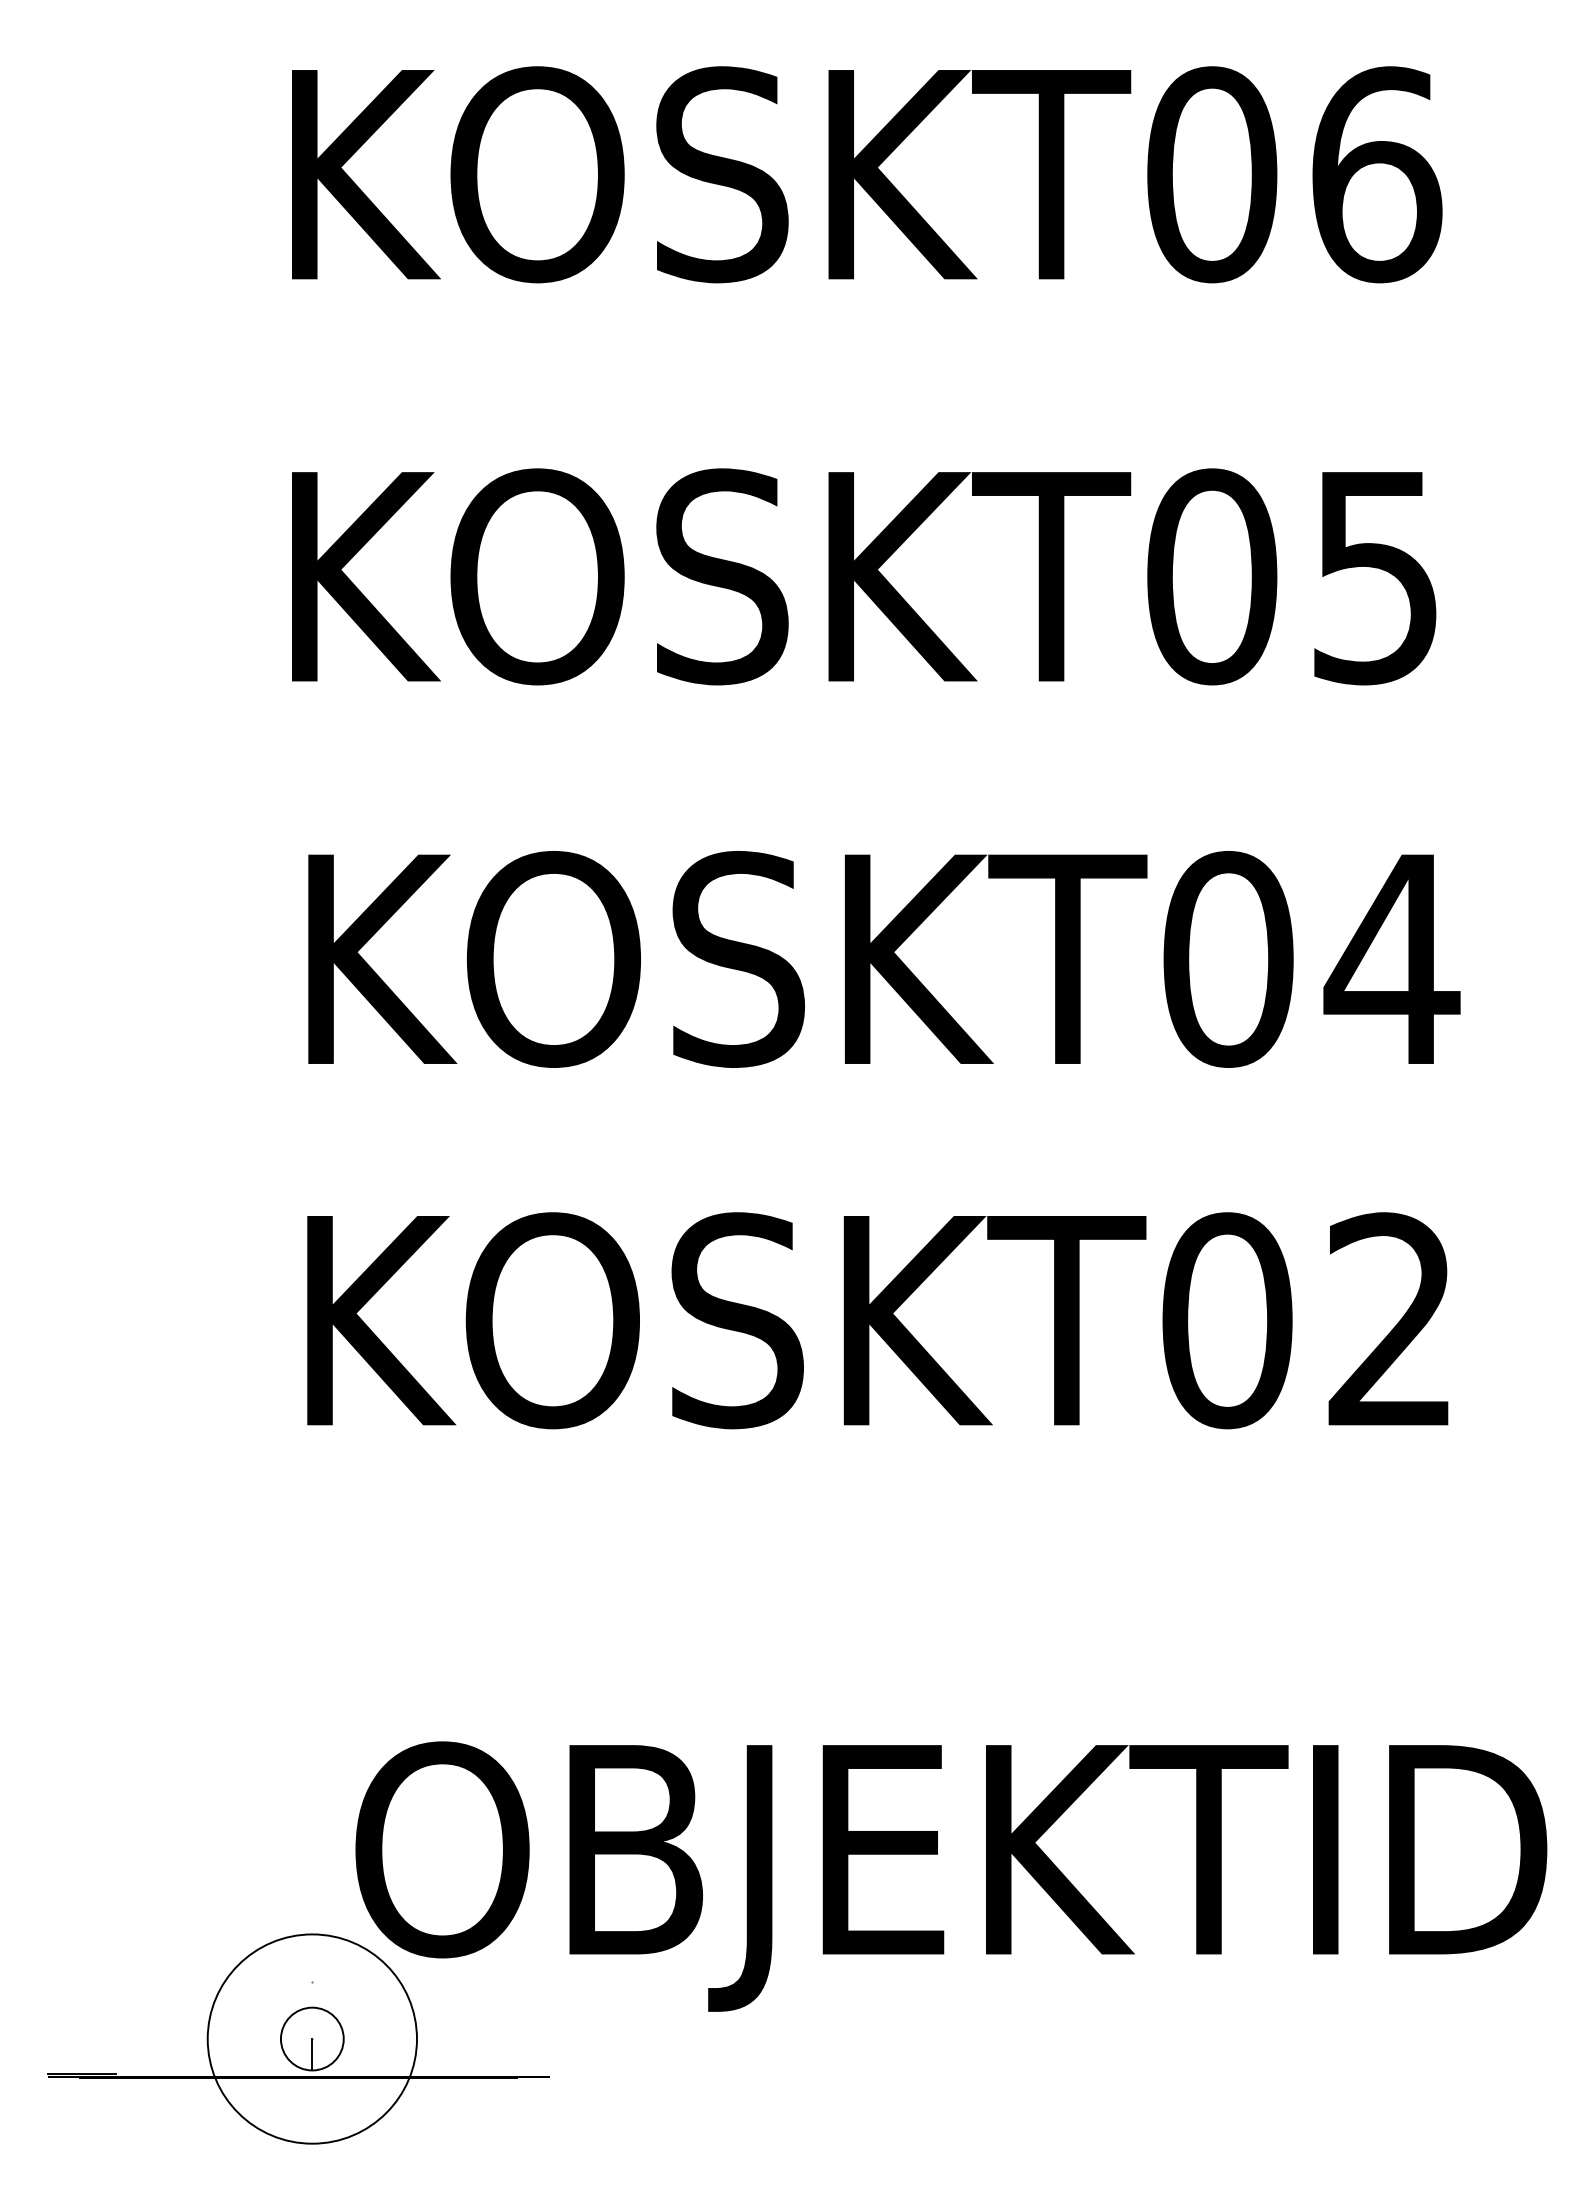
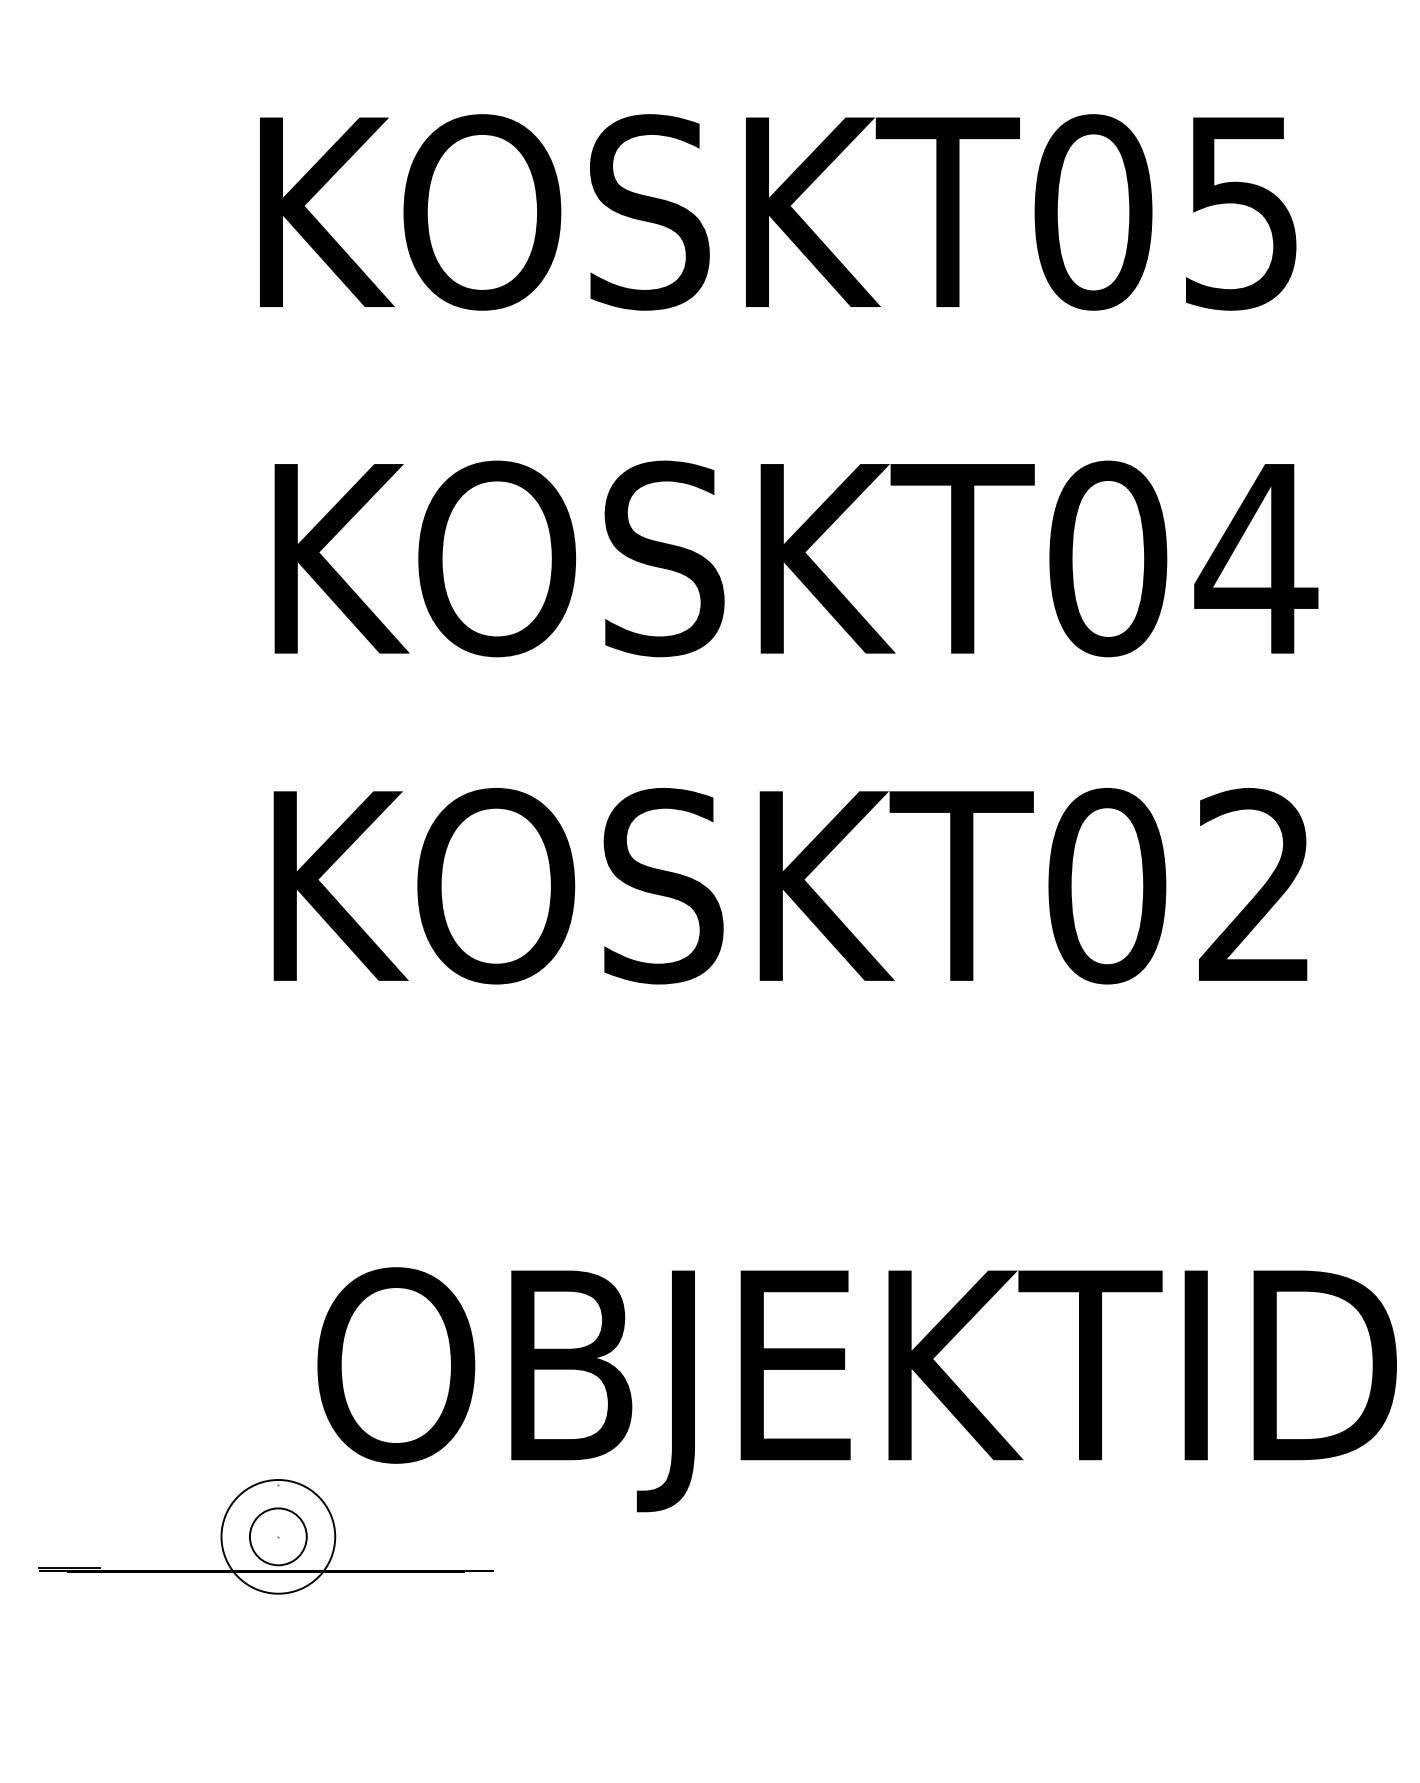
circle: (311, 2038) -> (277, 1536), size x0.6
line: (312, 2054) -> (278, 1550), removed

